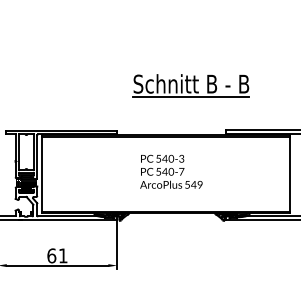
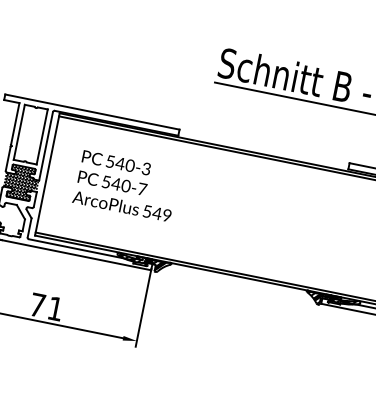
text: (171, 171) -> (126, 185), moved
text: (51, 255) -> (37, 304), 61 -> 71

